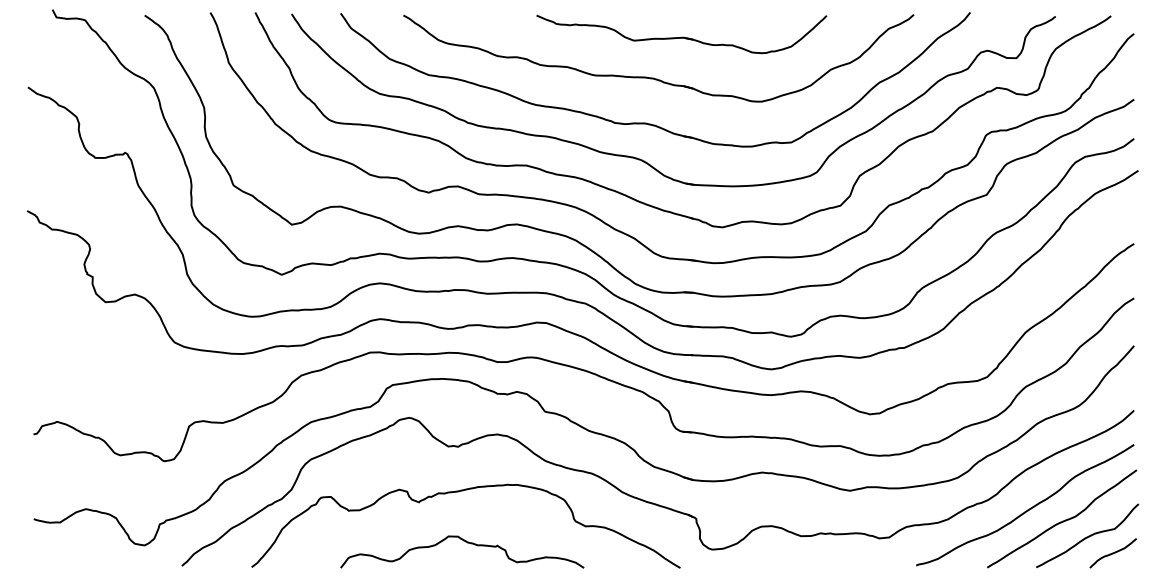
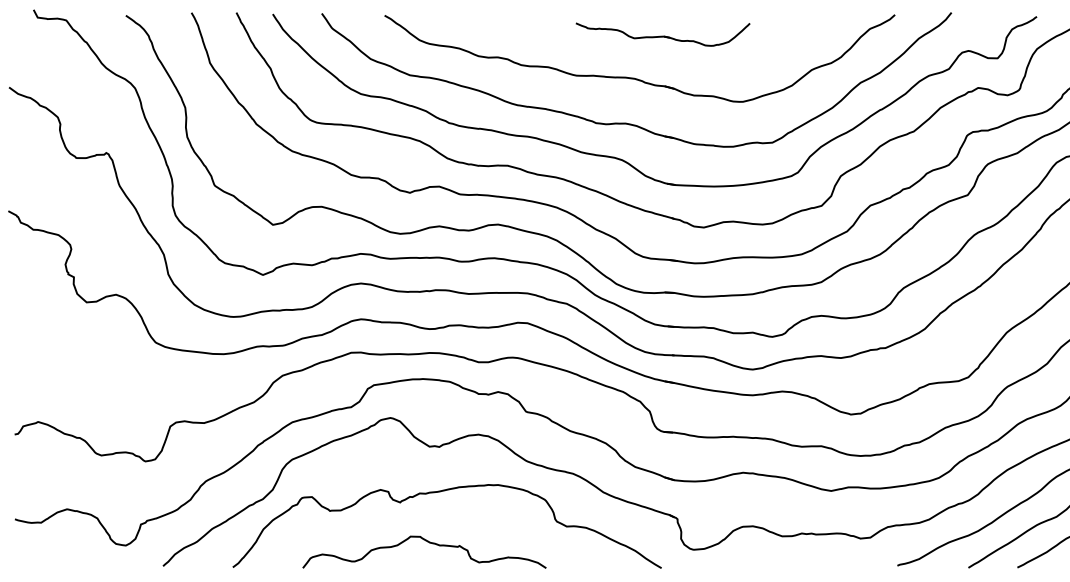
part: (681, 34) -> (662, 34), size x0.6
curve: (467, 543) -> (429, 543), moved

